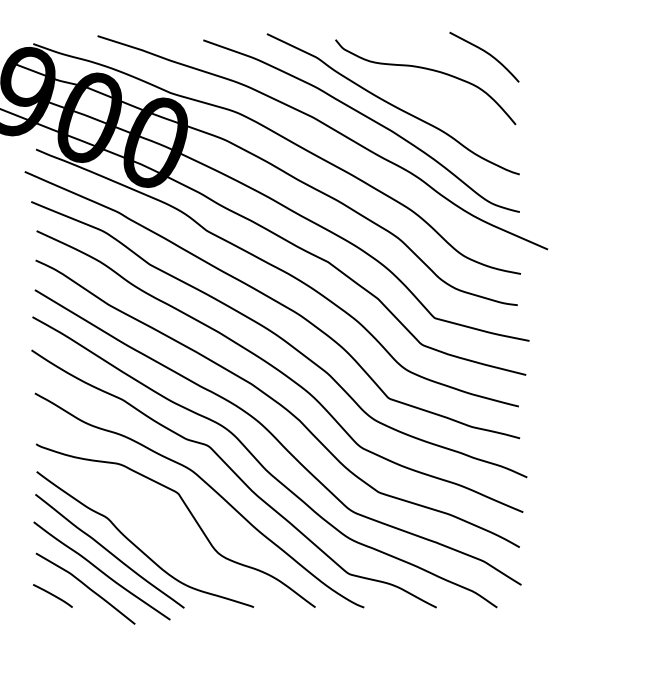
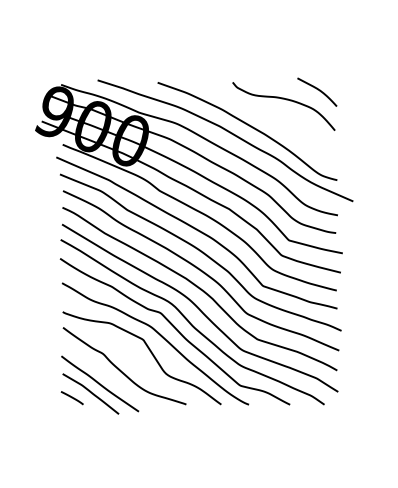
curve: (393, 103) -> (265, 118), removed
line: (109, 550) -> (104, 372), removed

